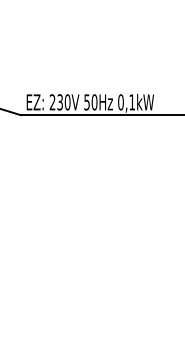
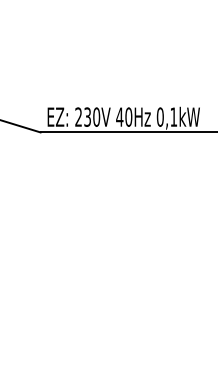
text: (87, 102) -> (120, 117), 50Hz -> 40Hz

